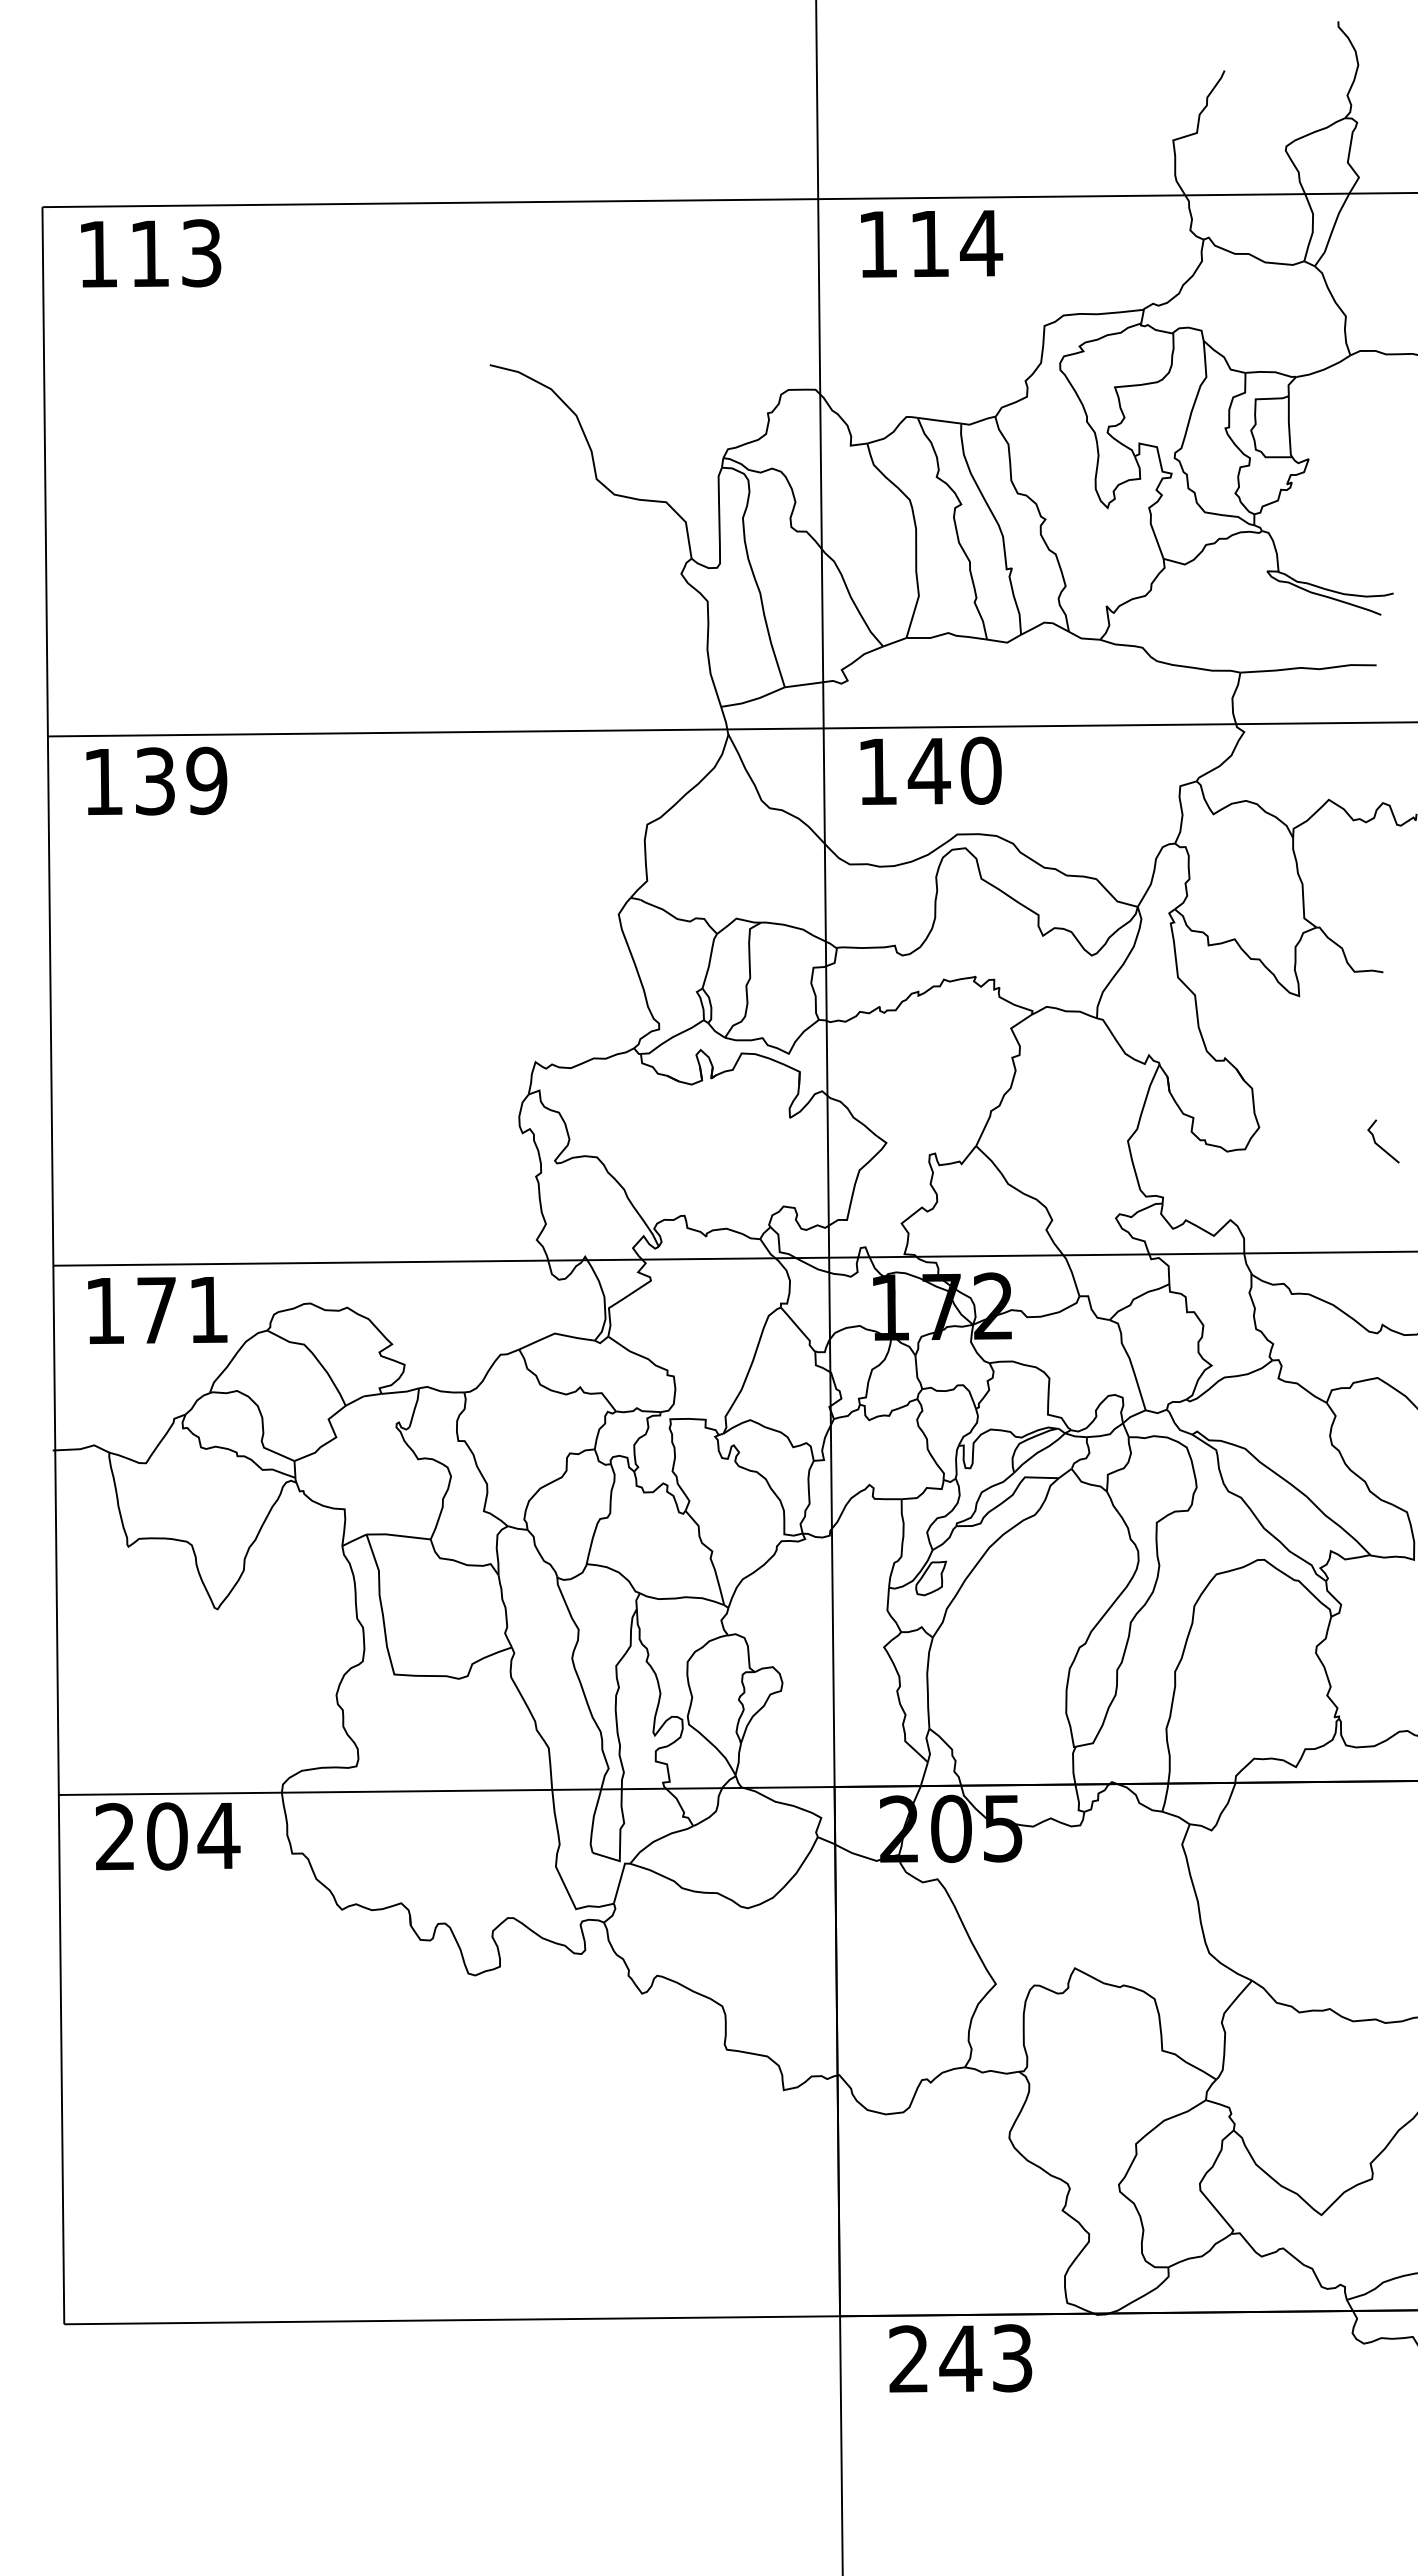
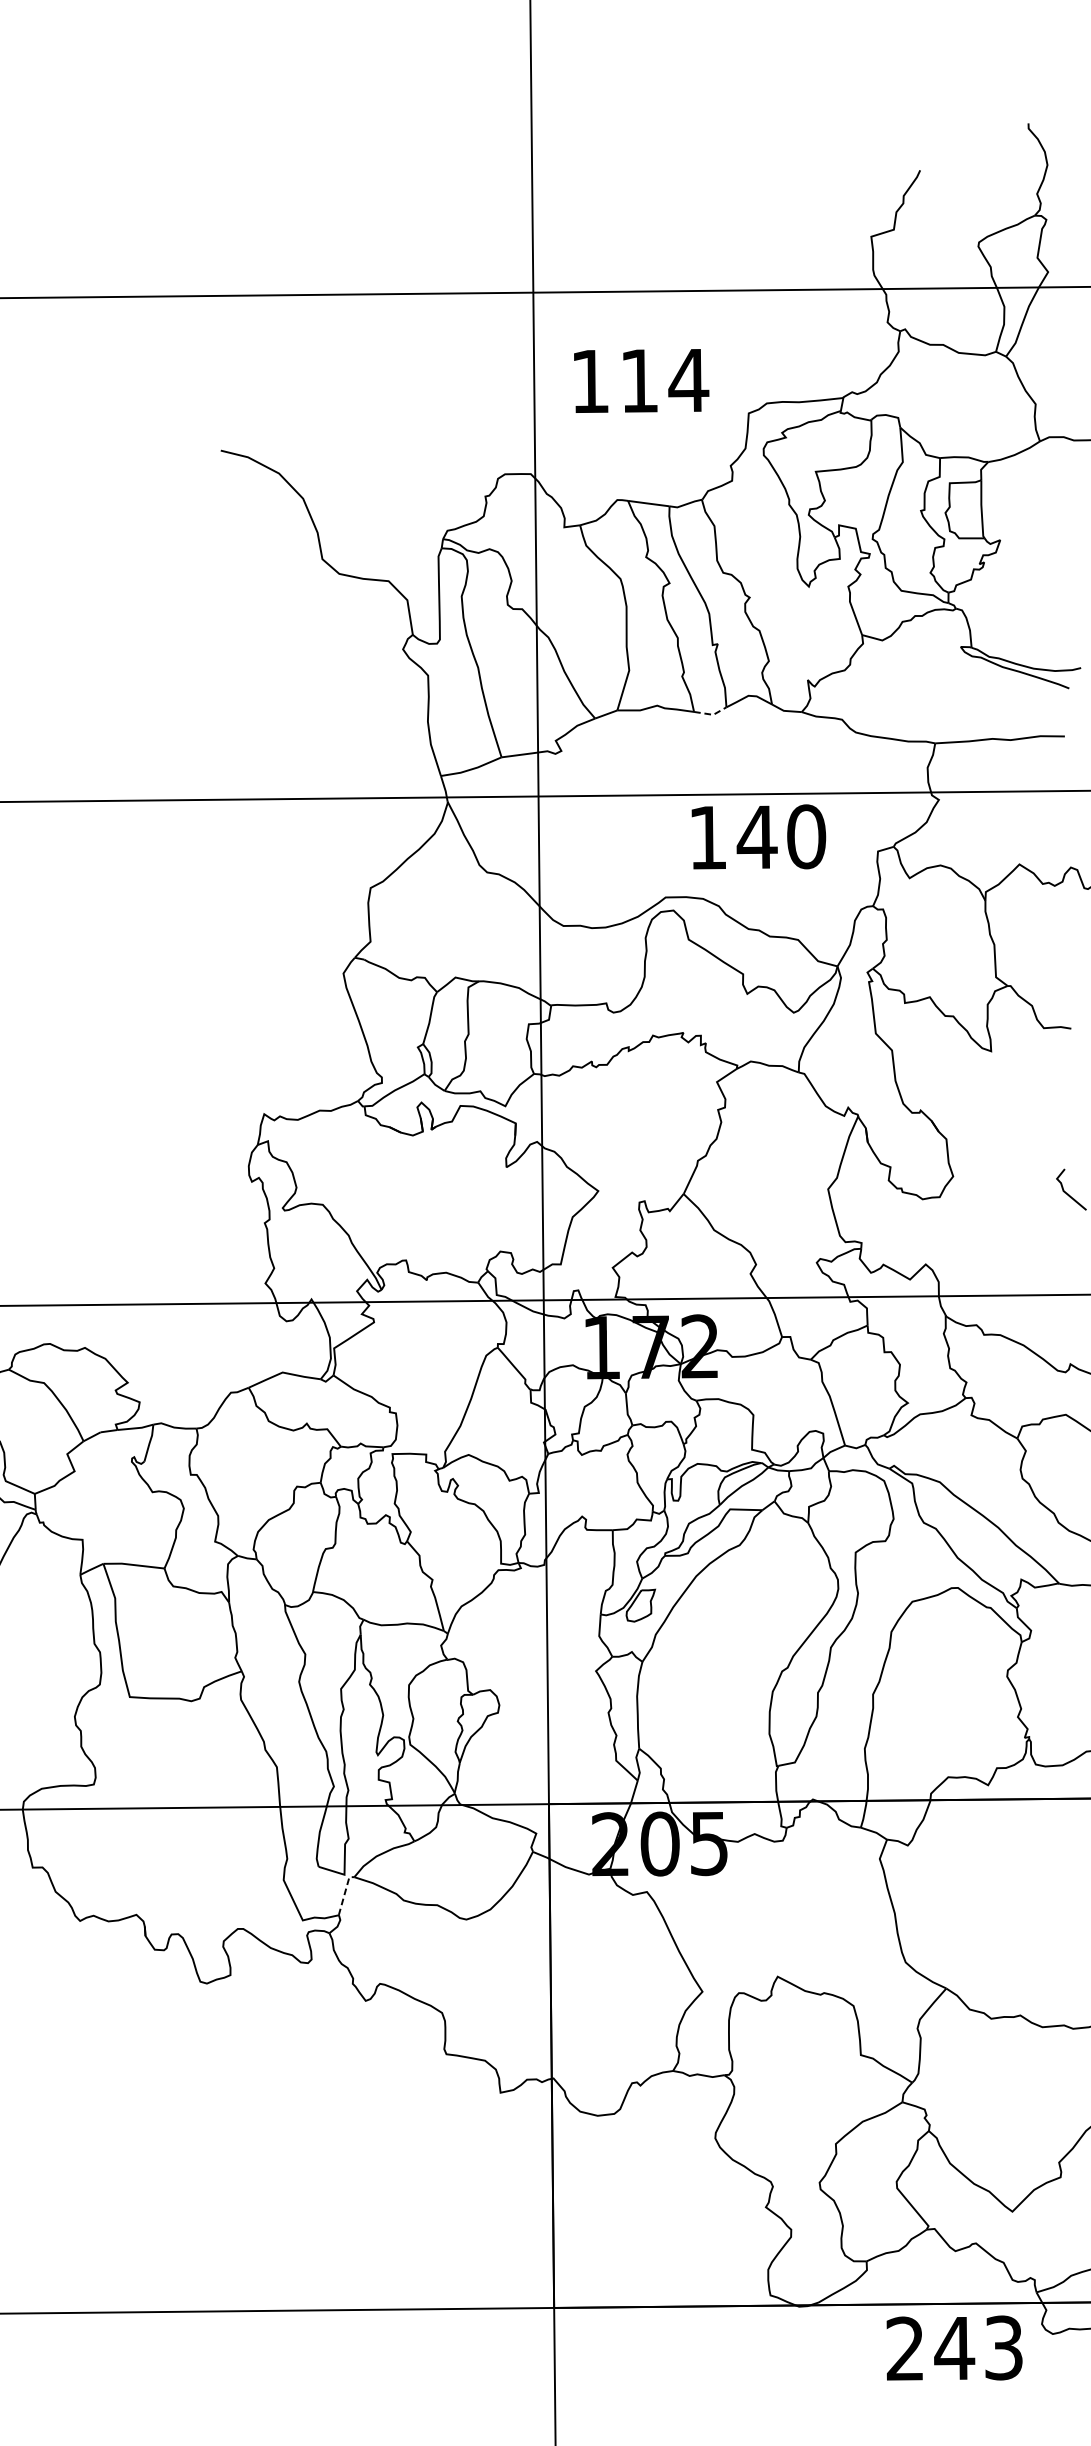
text: (932, 243) -> (642, 380), moved
line: (1005, 642) -> (711, 714), solid -> dashed
text: (930, 770) -> (758, 836), moved
line: (620, 1880) -> (345, 1893), solid -> dashed
text: (960, 2358) -> (954, 2348), moved

